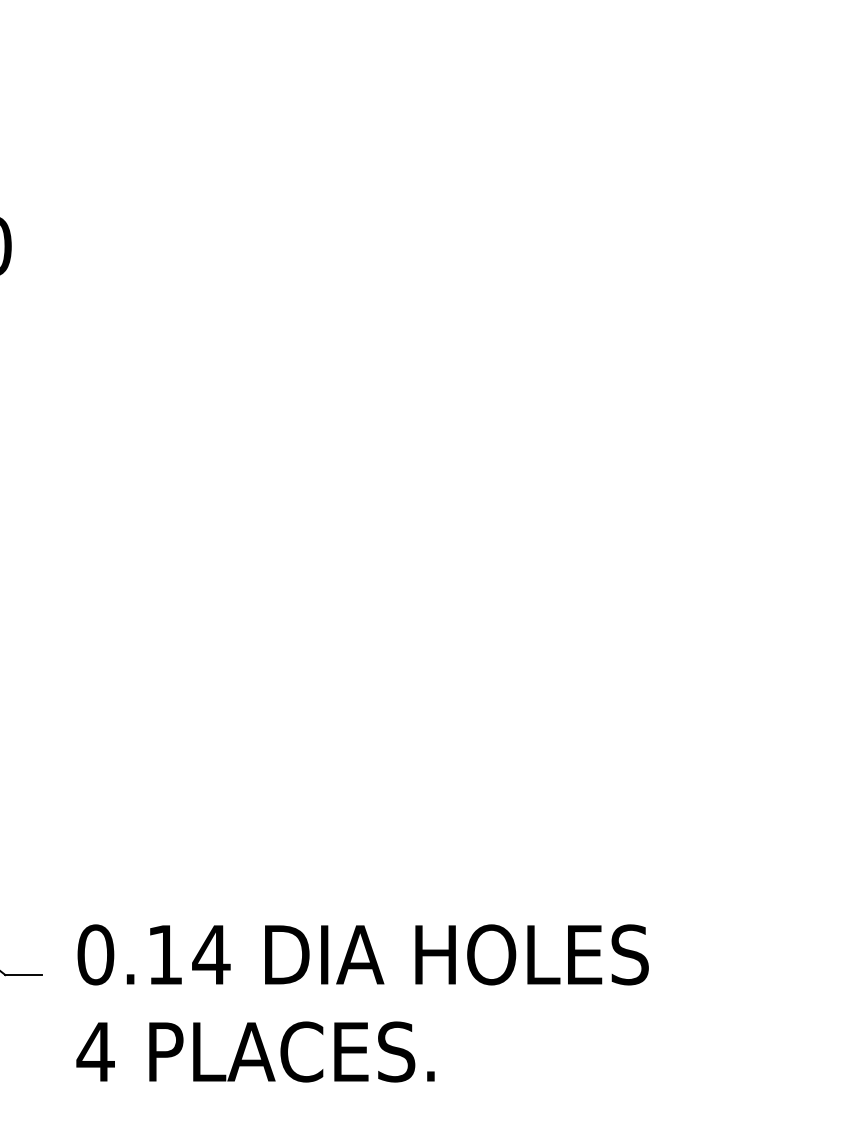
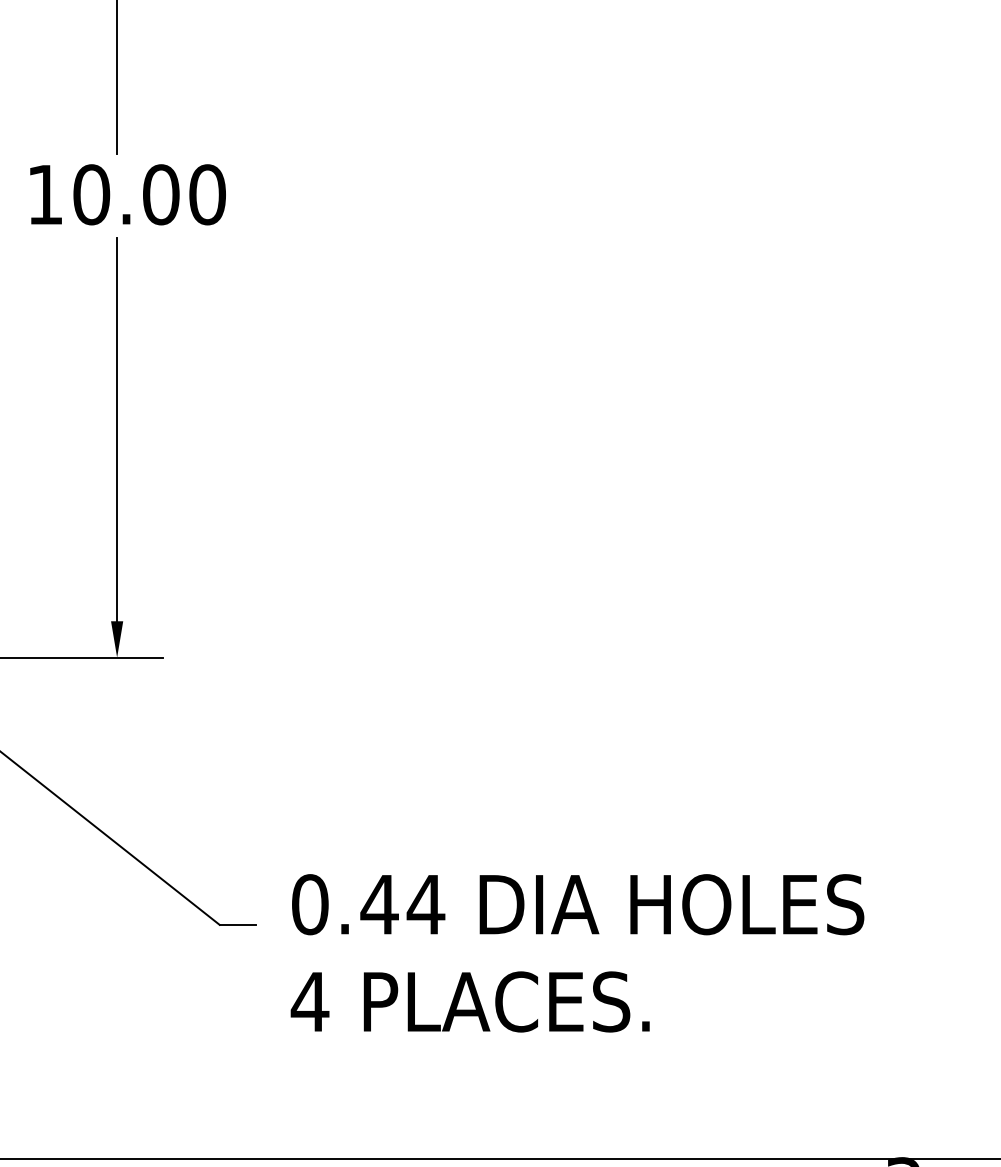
text: (164, 954) -> (379, 904), 0.14 -> 0.44

